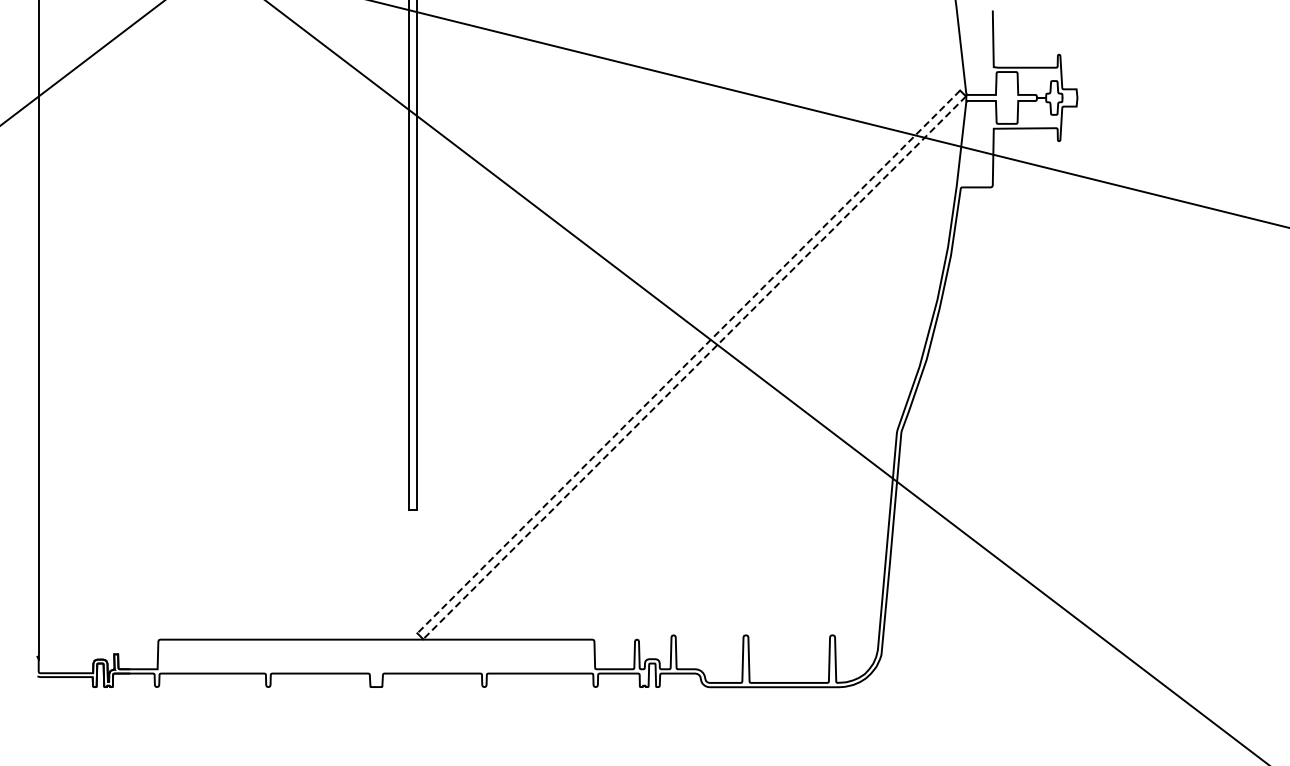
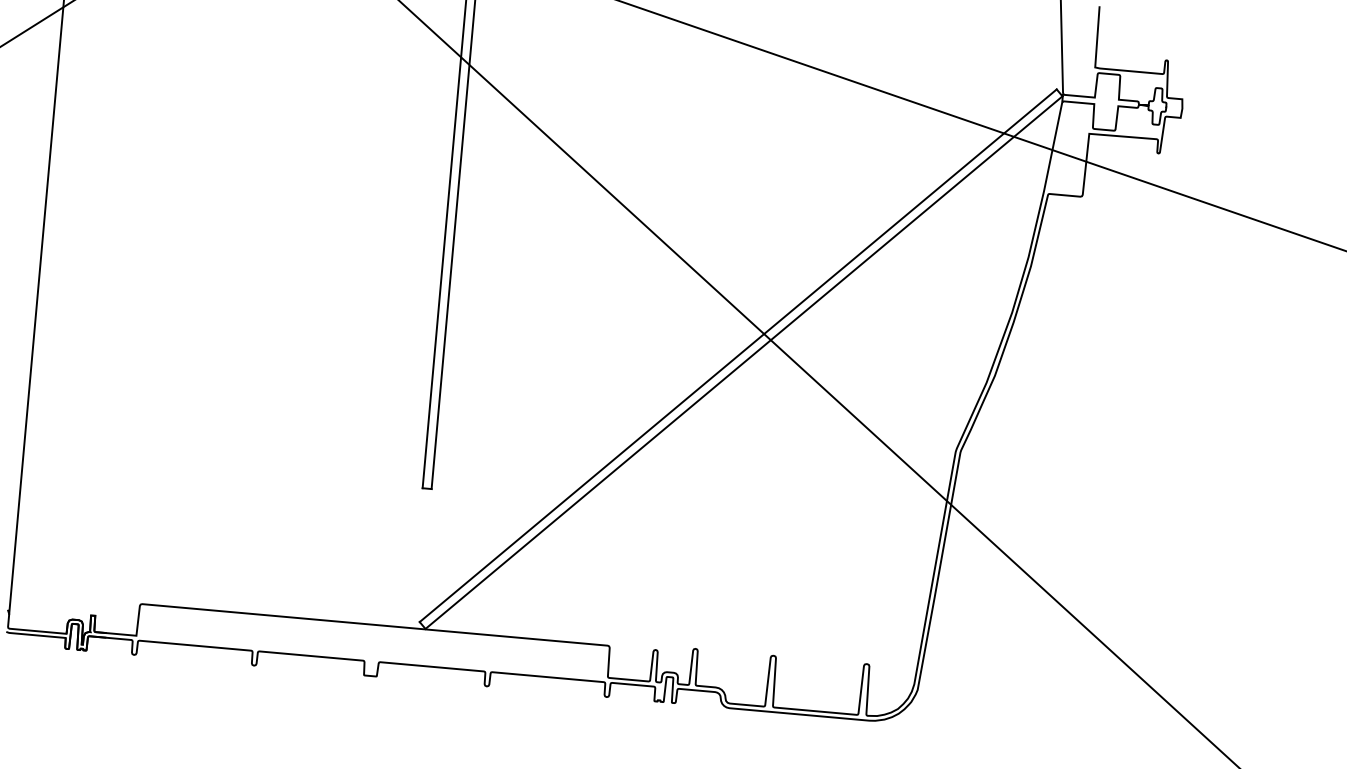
line: (688, 361) -> (737, 355), dashed -> solid
line: (694, 367) -> (743, 362), dashed -> solid

